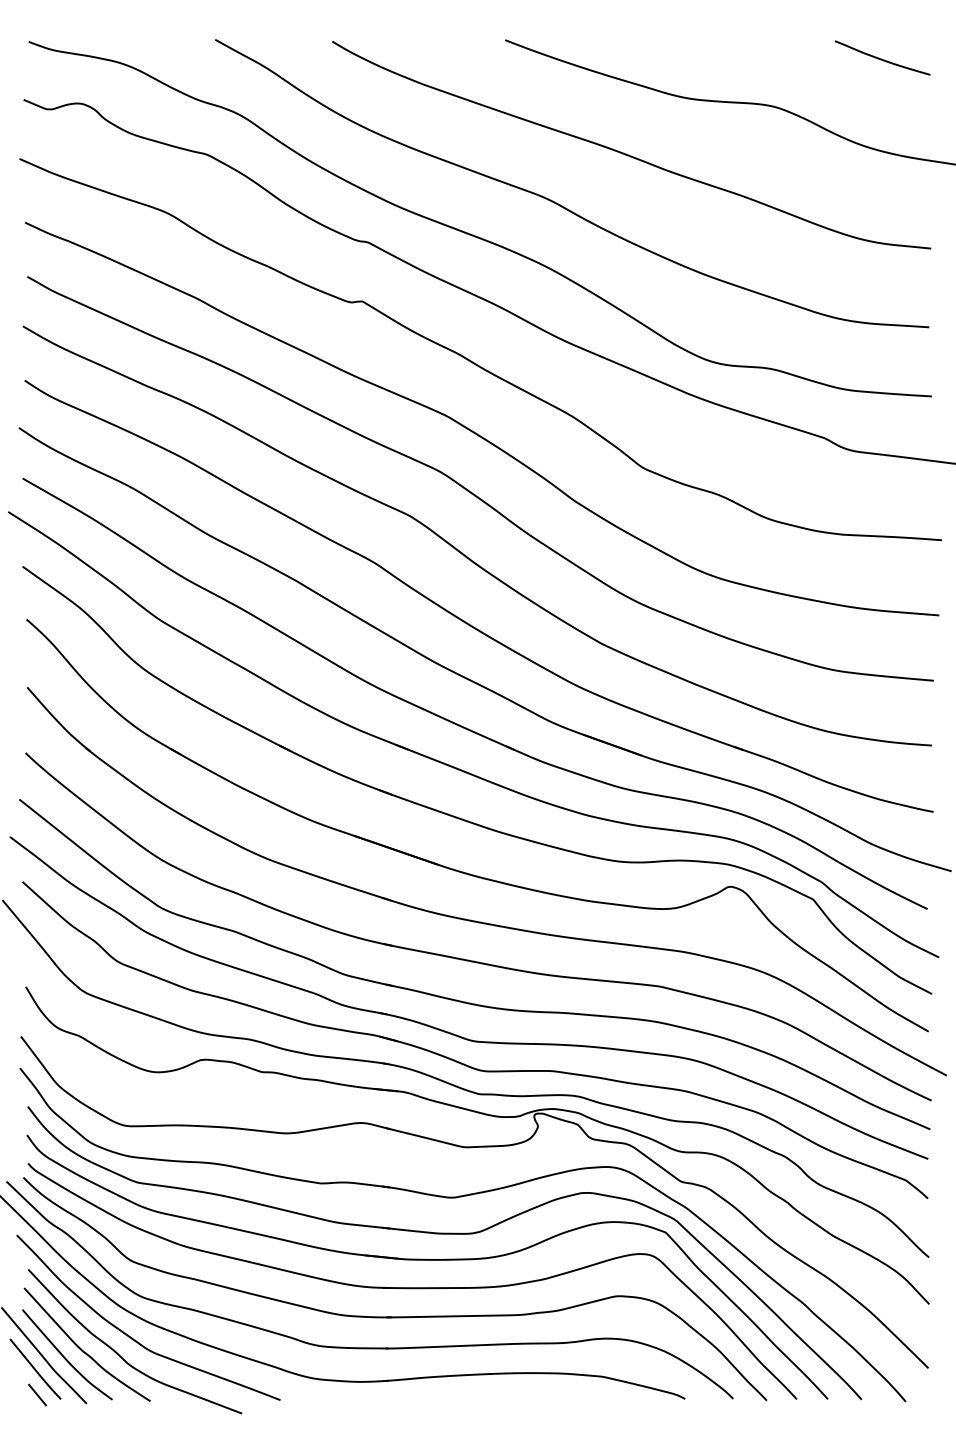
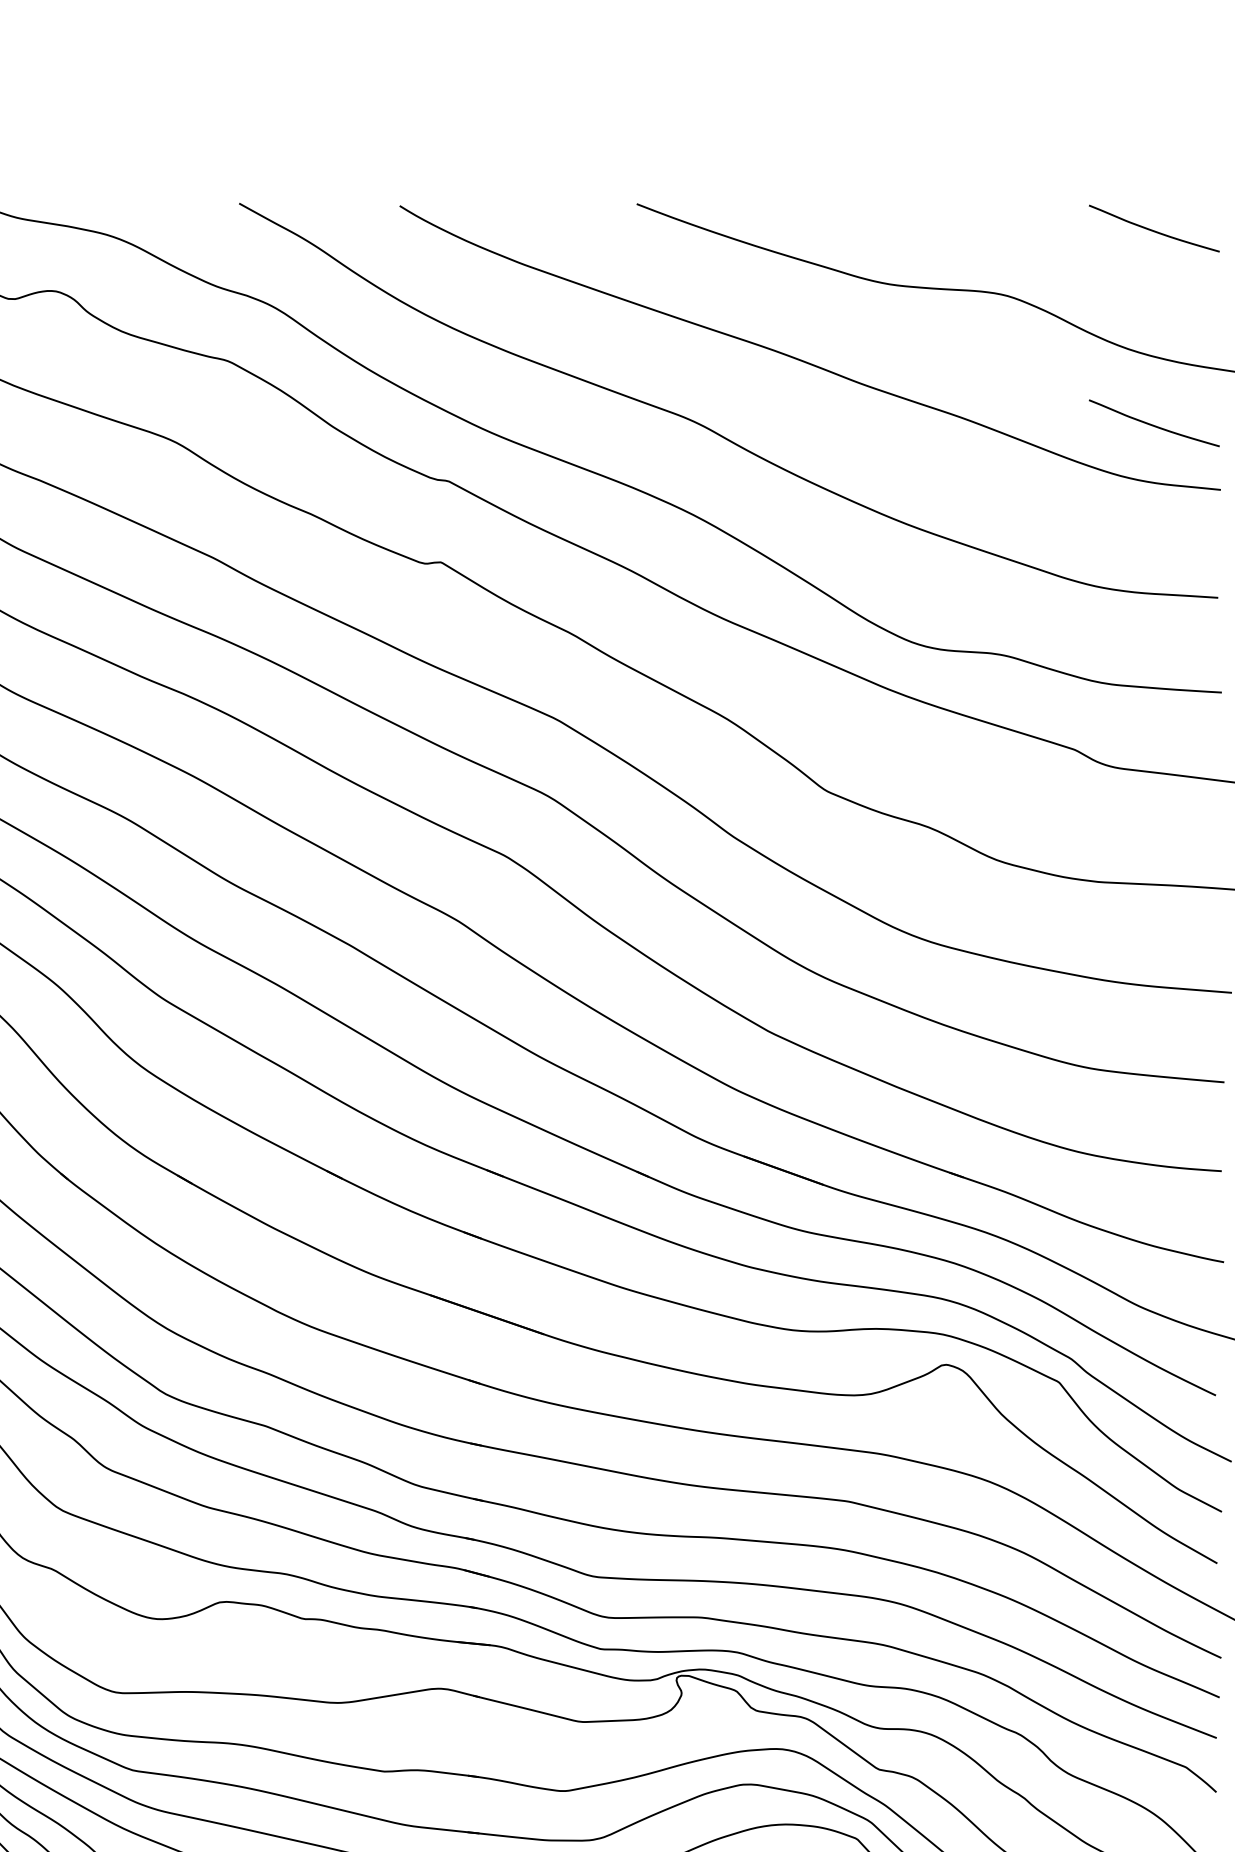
curve: (881, 200) -> (1152, 423), added

